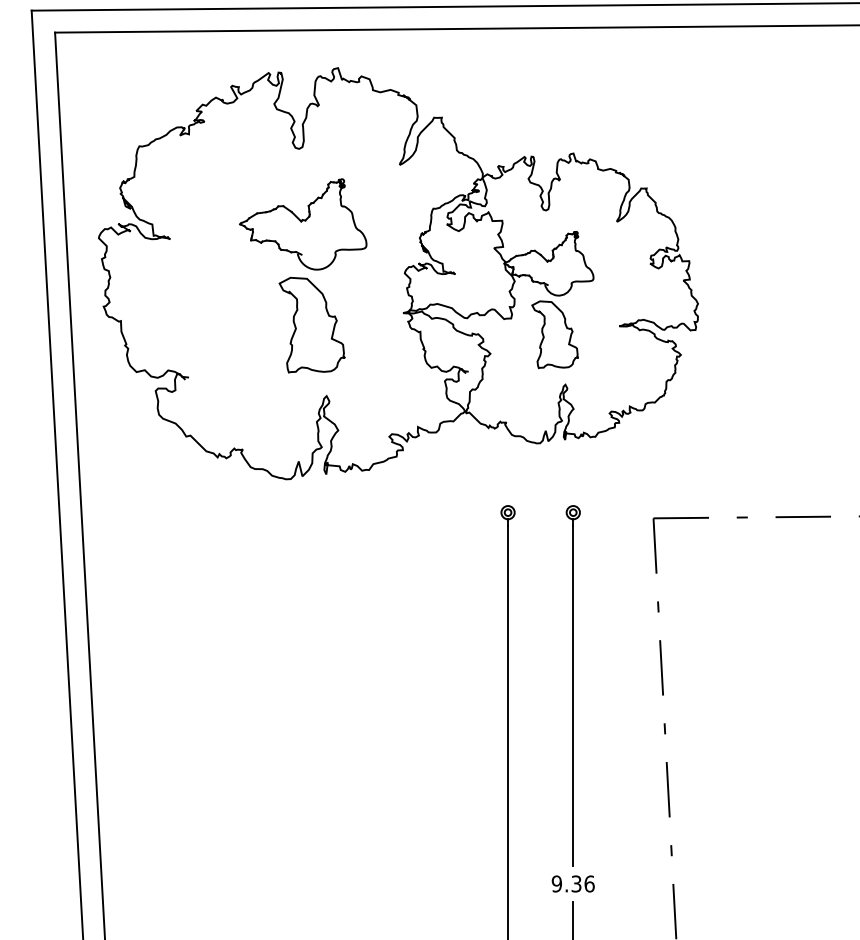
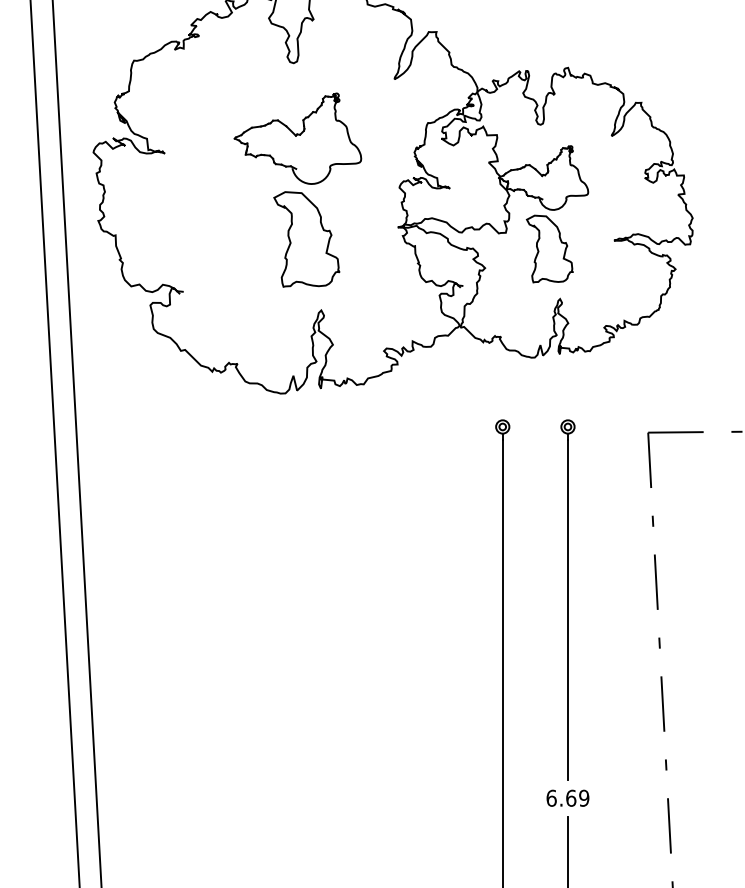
text: (572, 883) -> (567, 797), 9.36 -> 6.69

